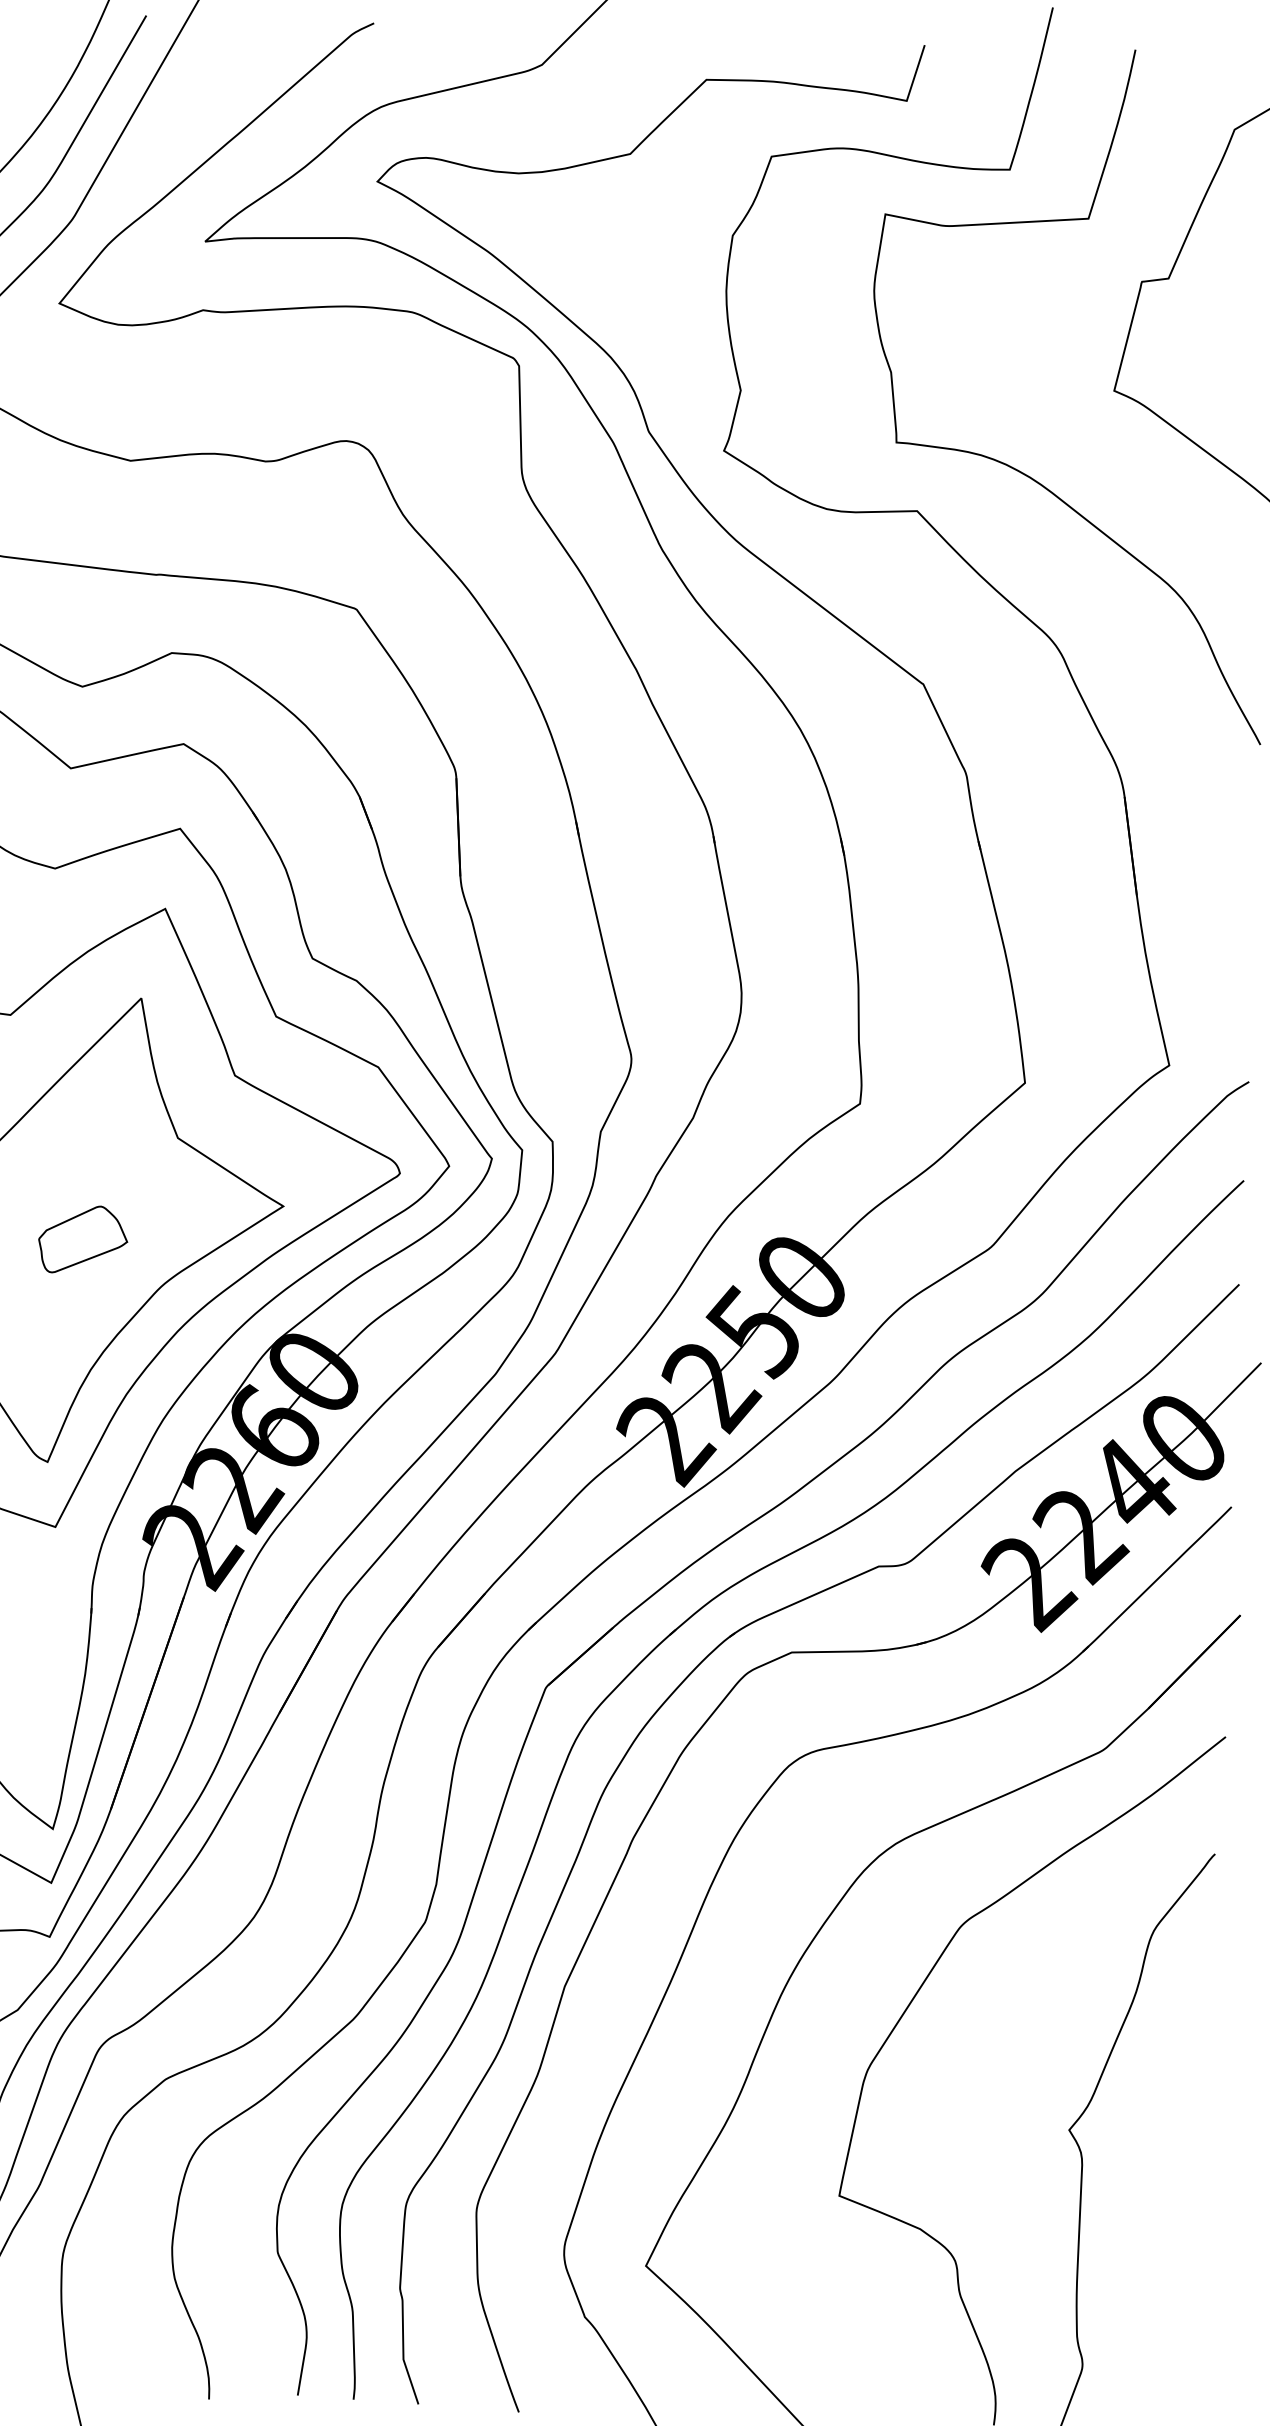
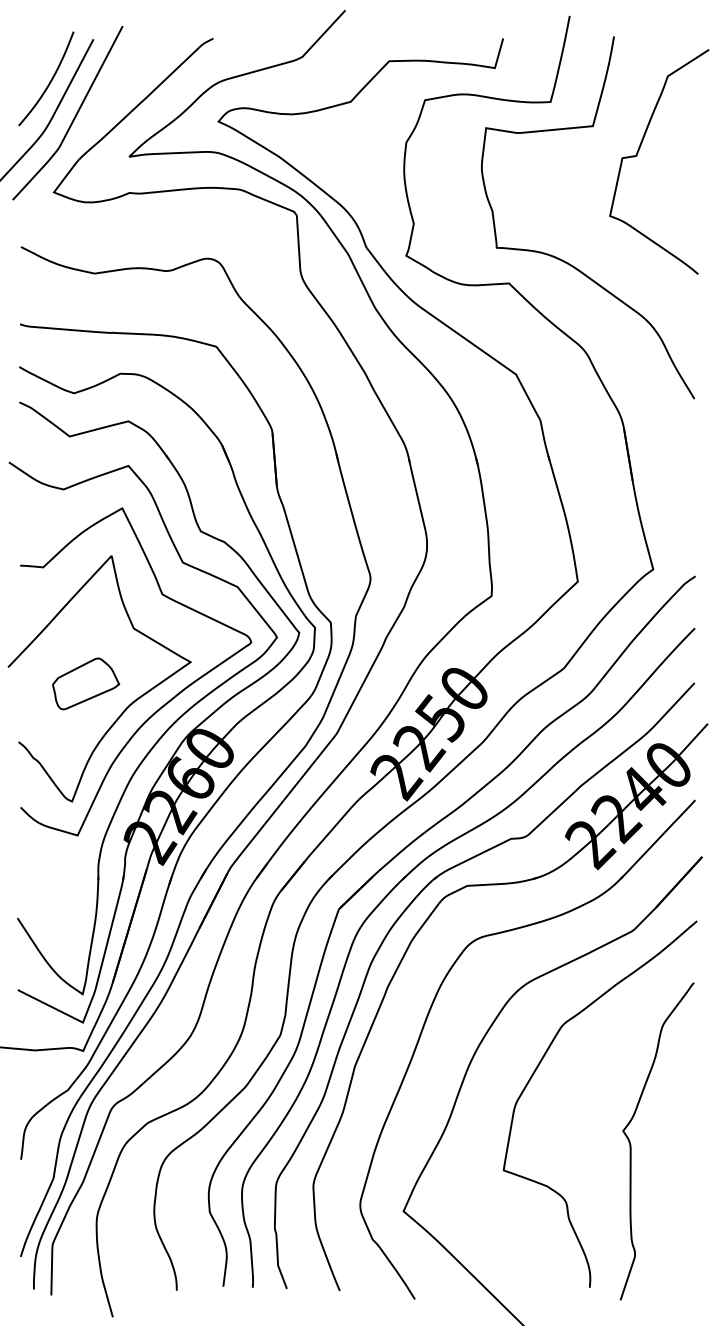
part: (83, 1238) -> (86, 683), size x1.43

